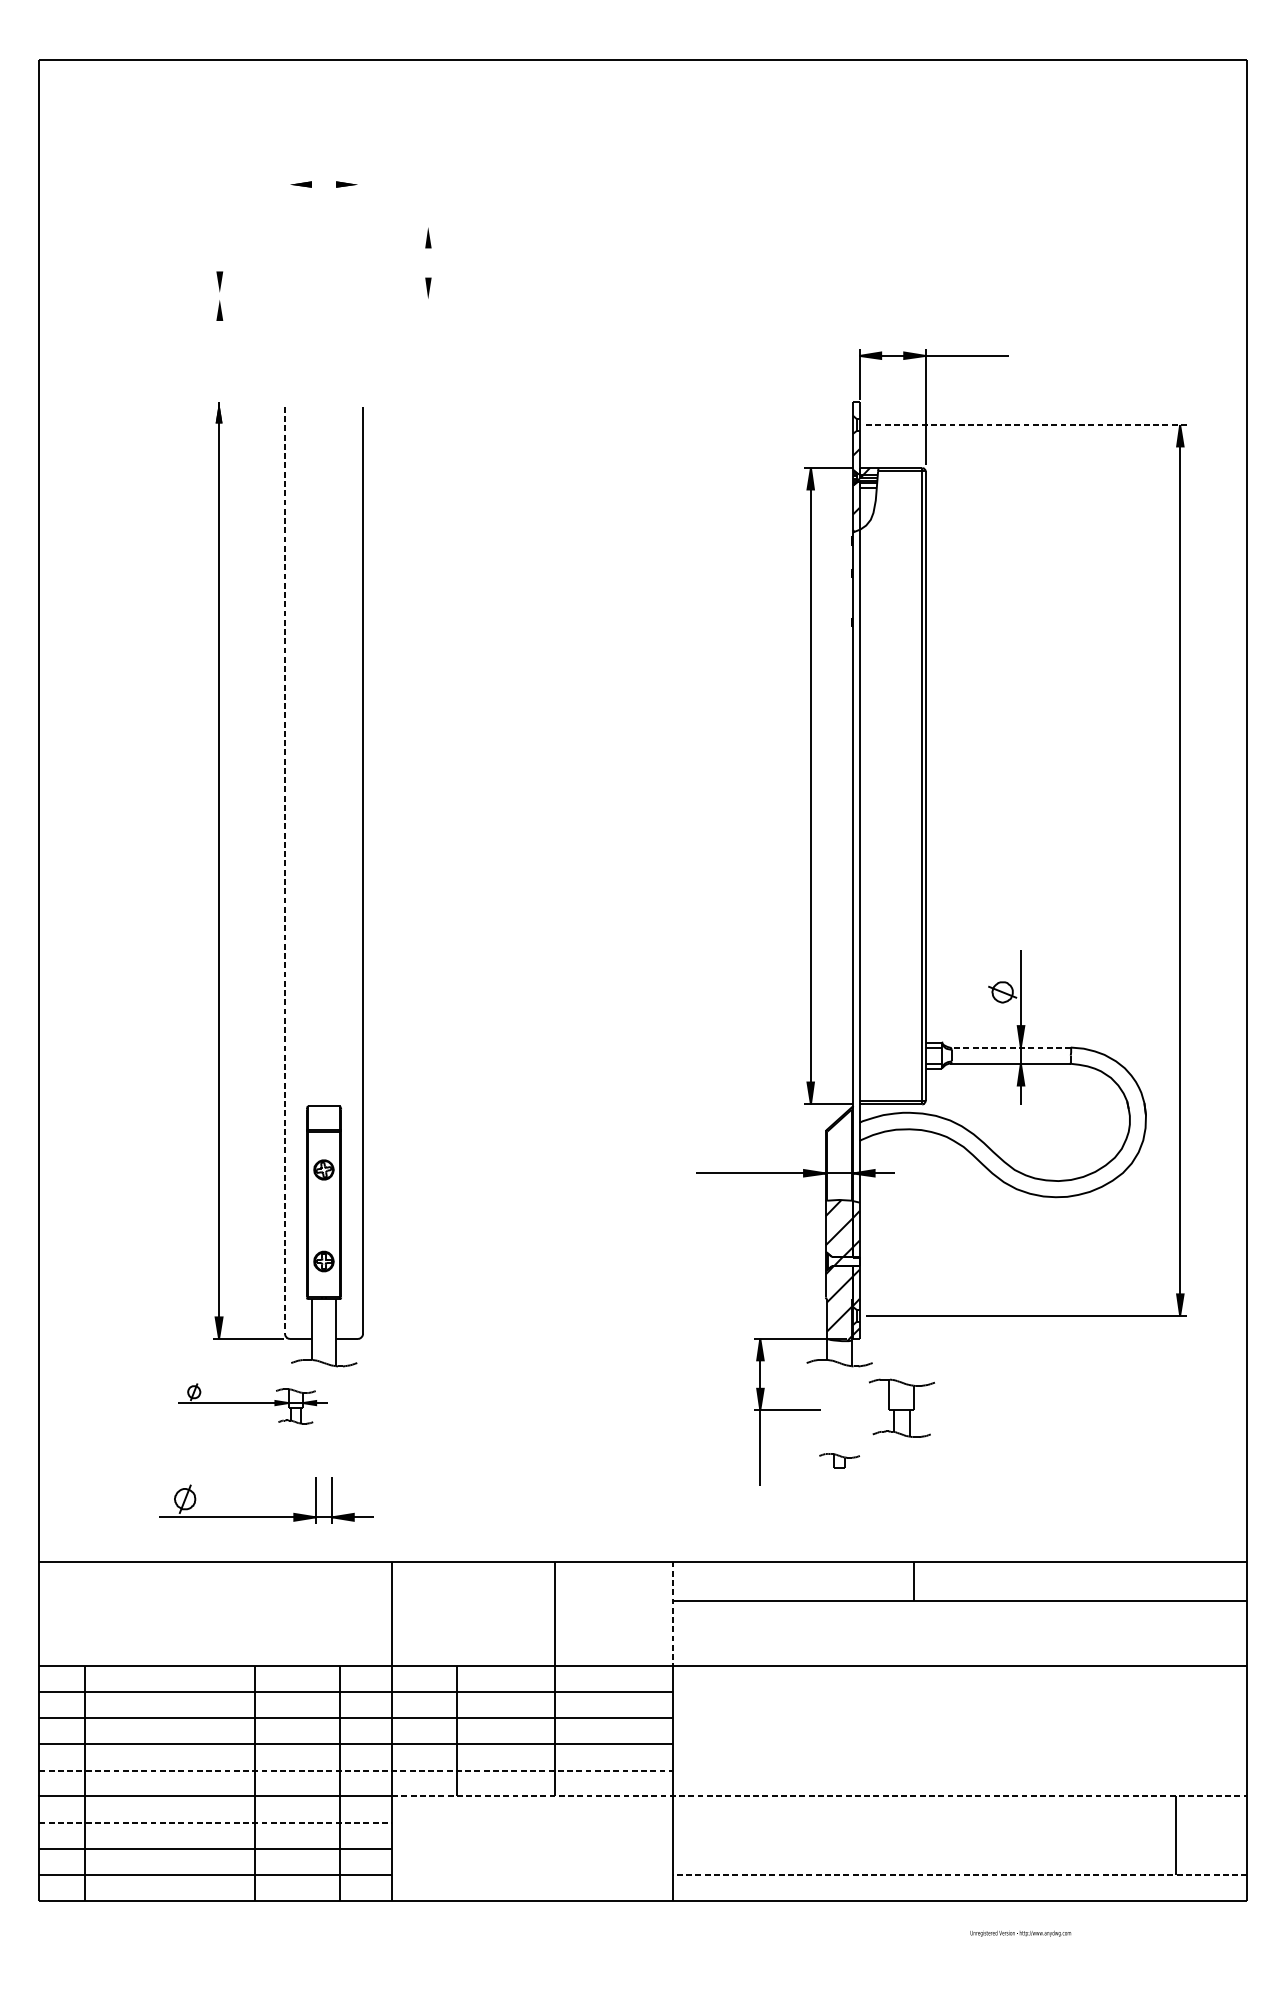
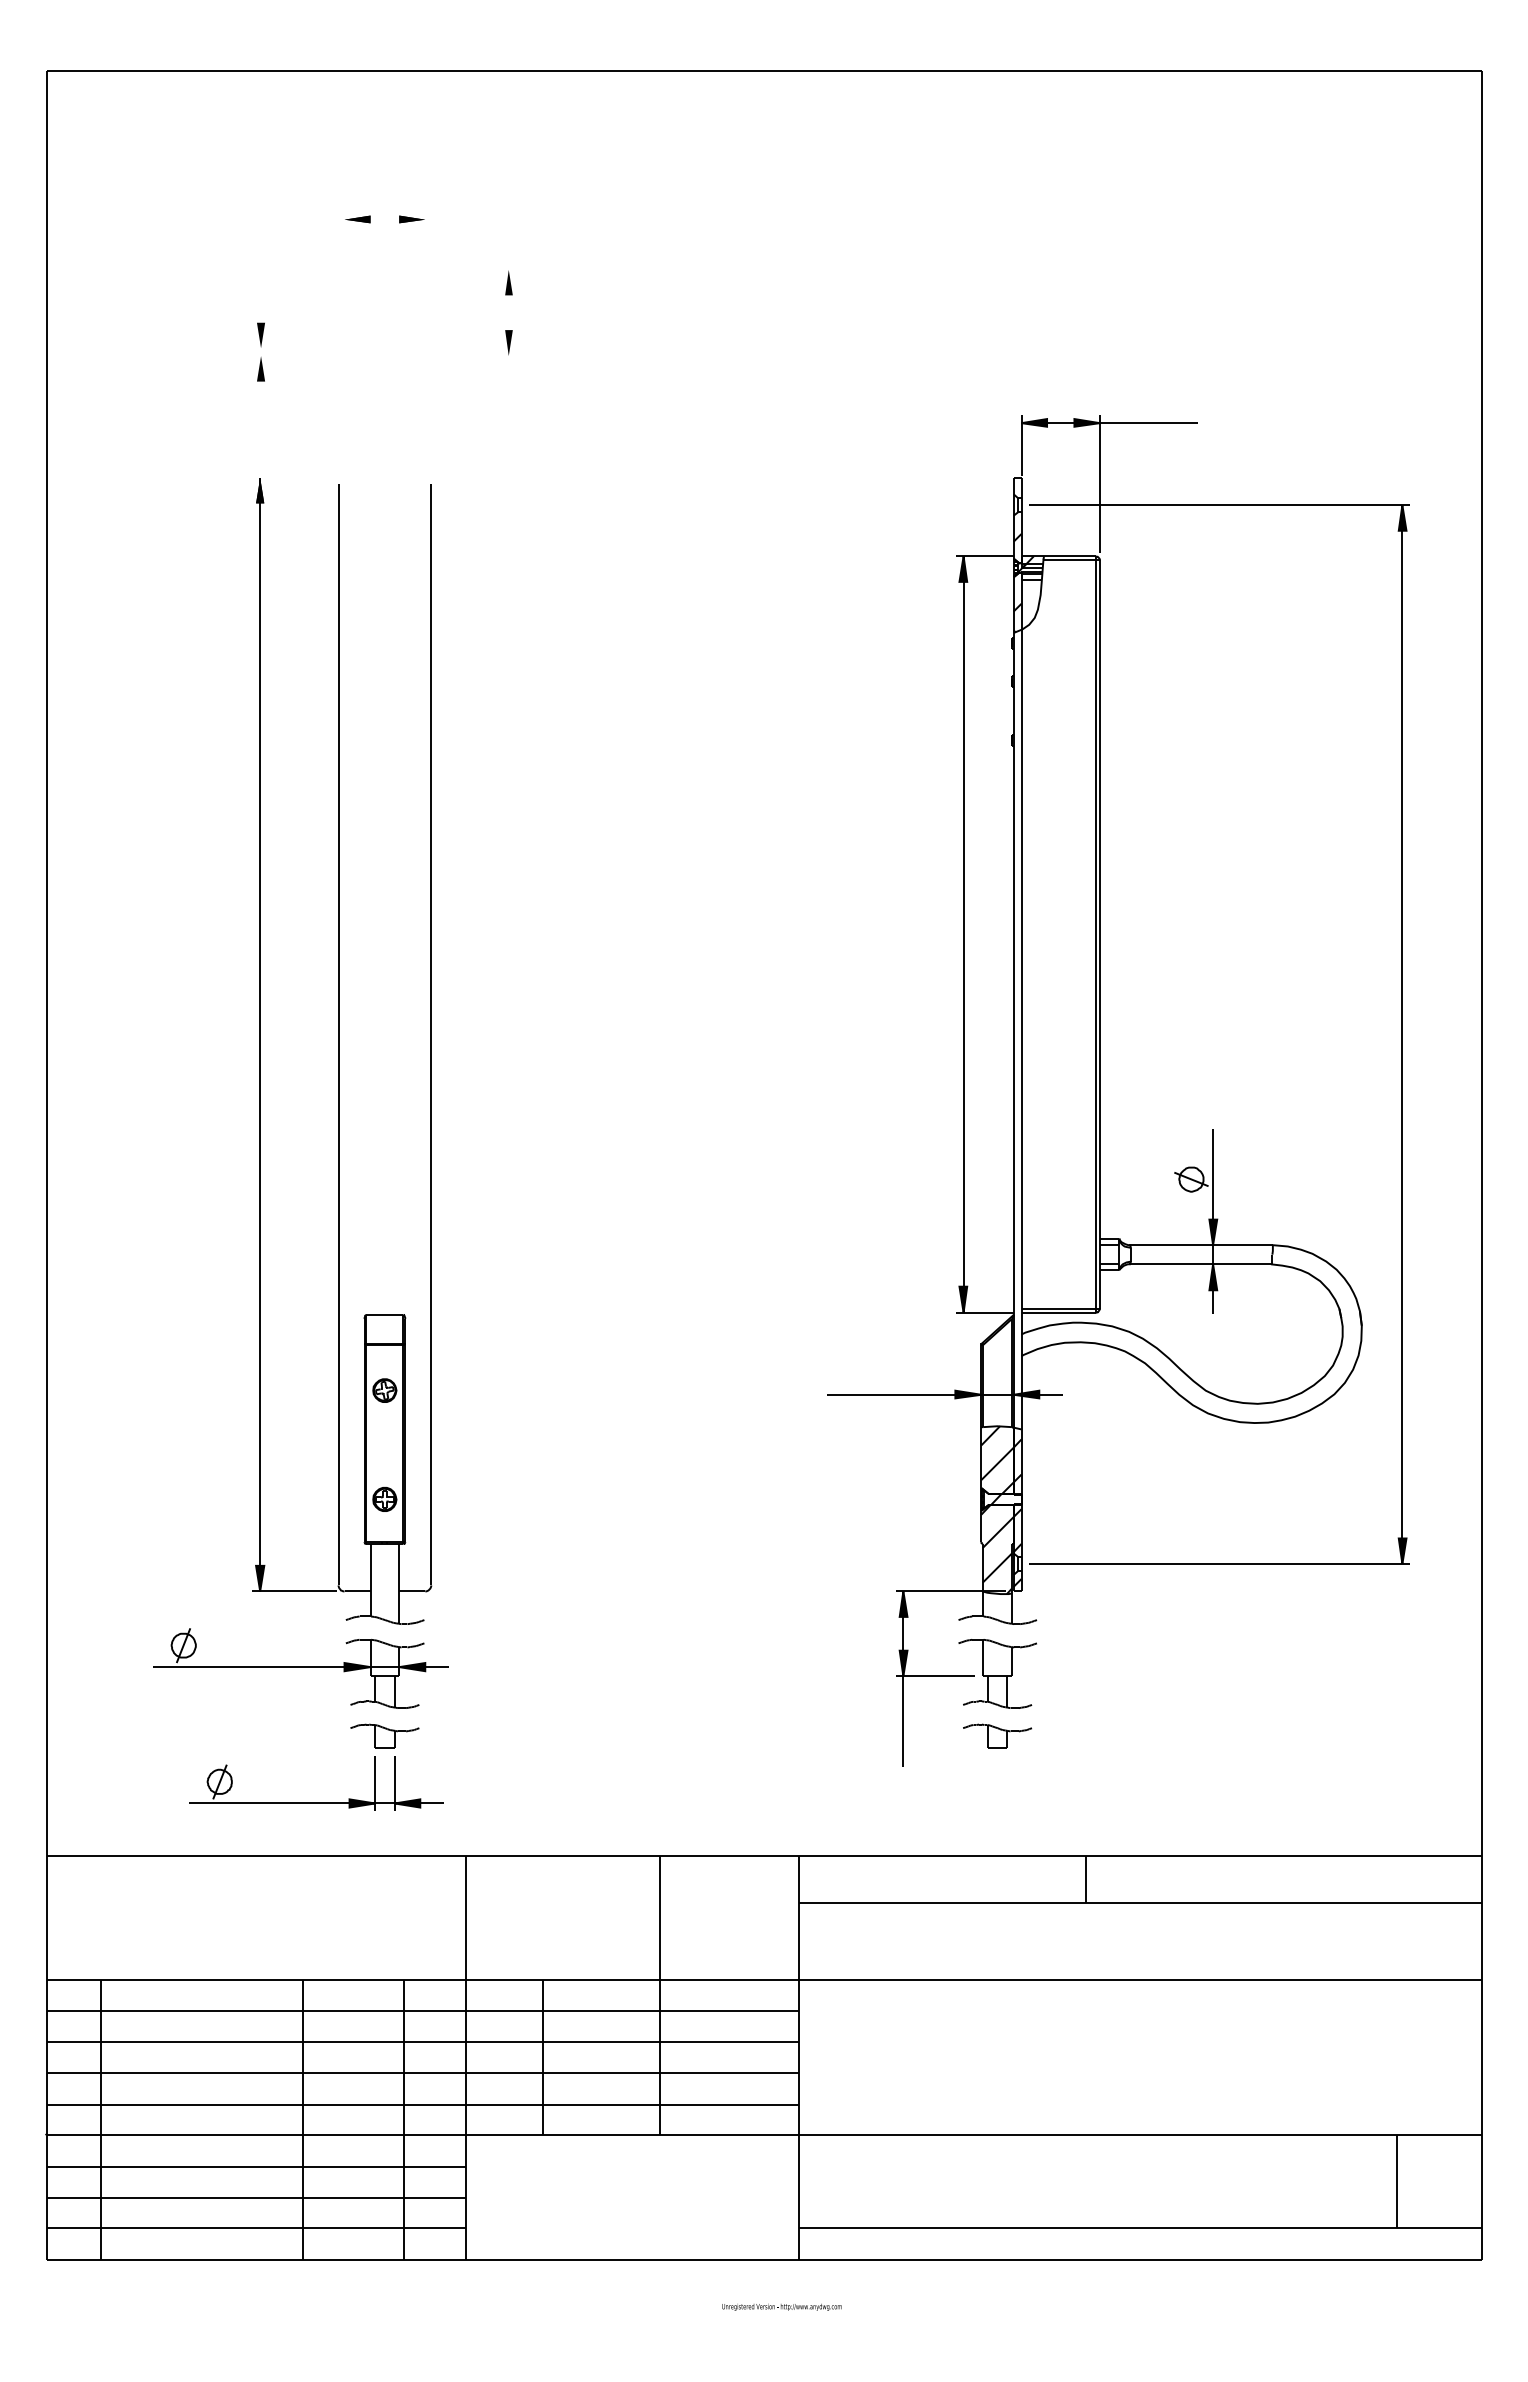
line: (1027, 425) -> (1220, 505), dashed -> solid
line: (284, 870) -> (338, 1034), dashed -> solid
line: (1011, 1047) -> (1201, 1245), dashed -> solid
part: (253, 1403) -> (300, 1668), size x1.67
part: (901, 1407) -> (997, 1673), moved
part: (323, 1460) -> (384, 1735), added
part: (839, 1460) -> (997, 1735), size x1.43
line: (672, 1614) -> (799, 1918), dashed -> solid
line: (356, 1770) -> (423, 2104), dashed -> solid
line: (820, 1796) -> (974, 2135), dashed -> solid
line: (215, 1822) -> (256, 2166), dashed -> solid
line: (959, 1874) -> (1140, 2228), dashed -> solid
text: (1020, 1933) -> (781, 2306), moved

